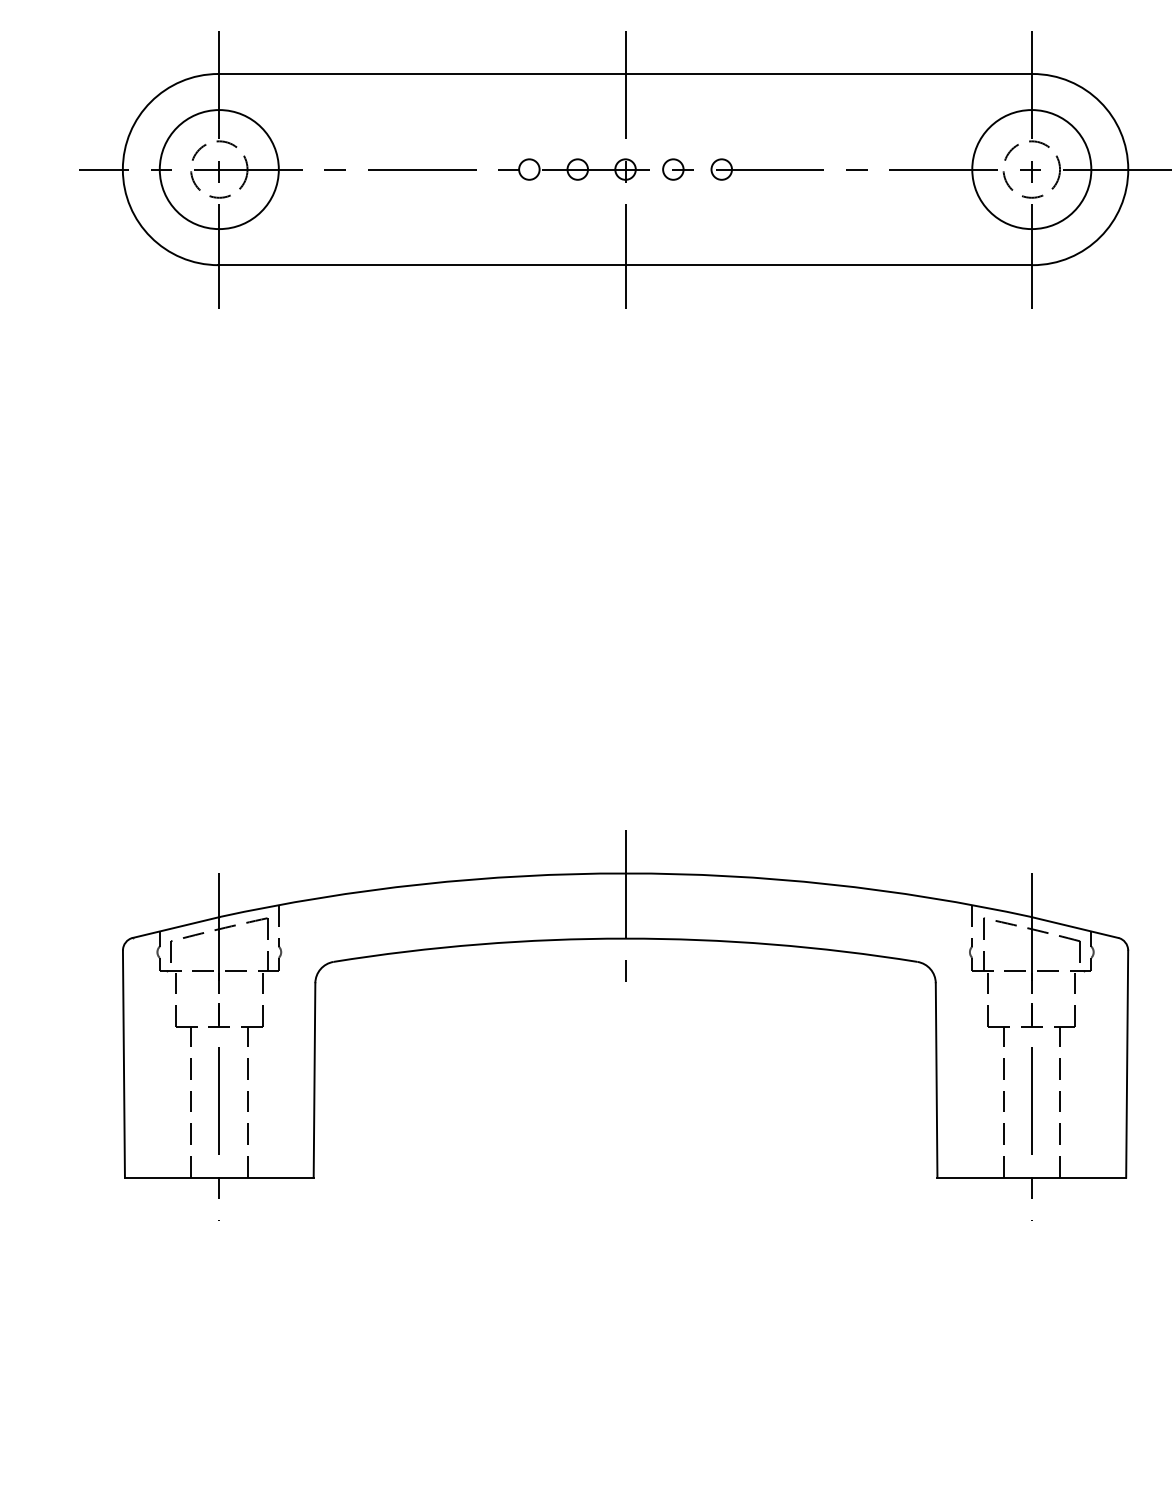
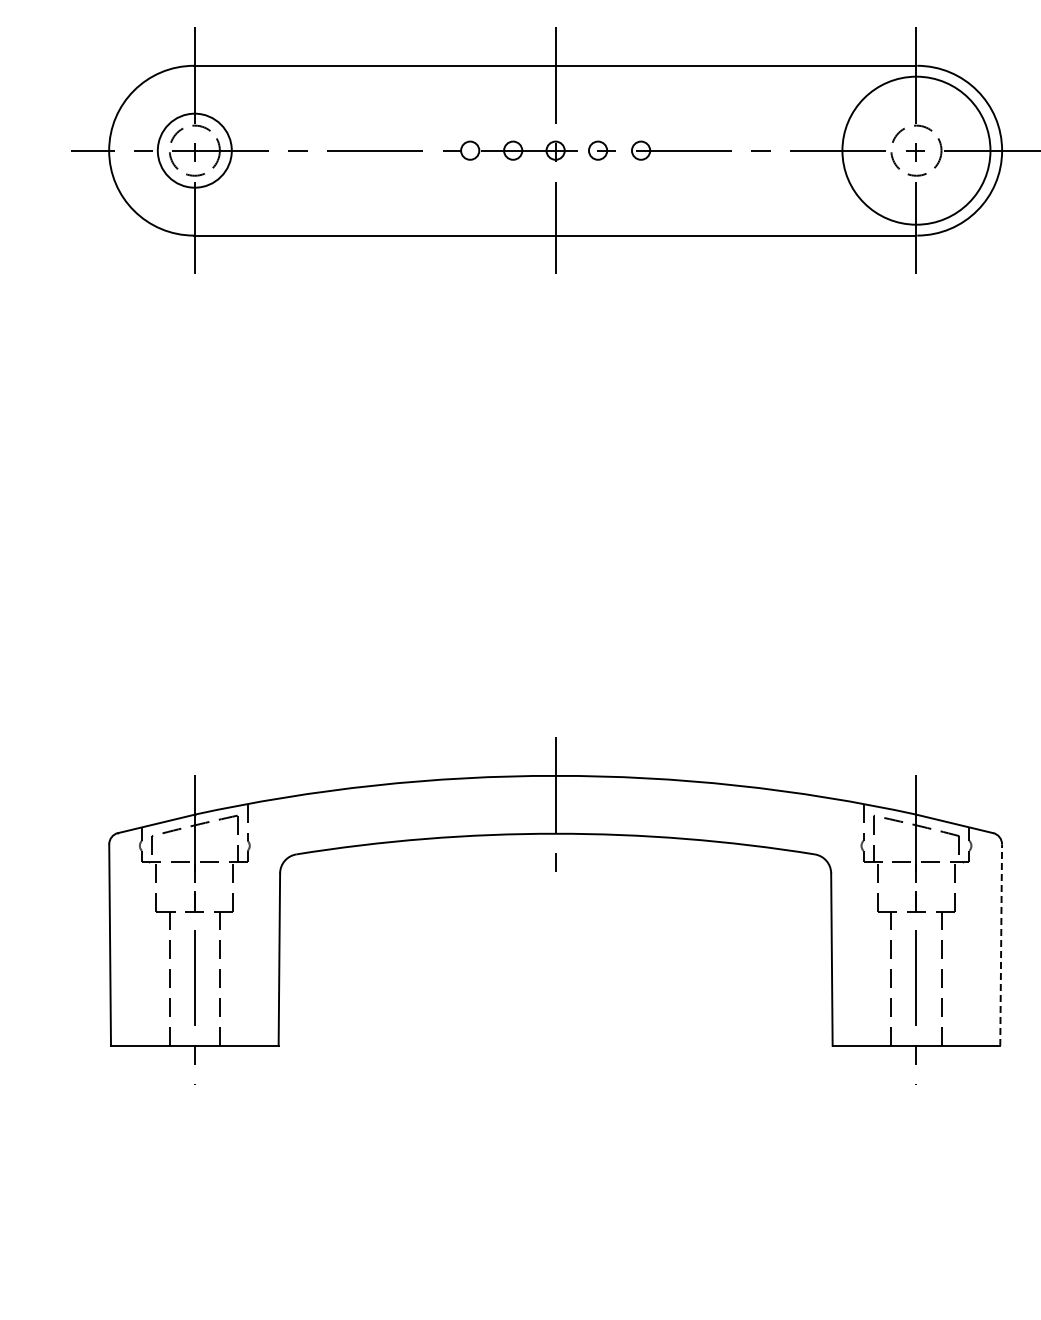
circle: (218, 169) -> (194, 150), size x0.7
circle: (1031, 169) -> (916, 150), size x1.4
line: (1127, 1064) -> (1001, 945), solid -> dashed

